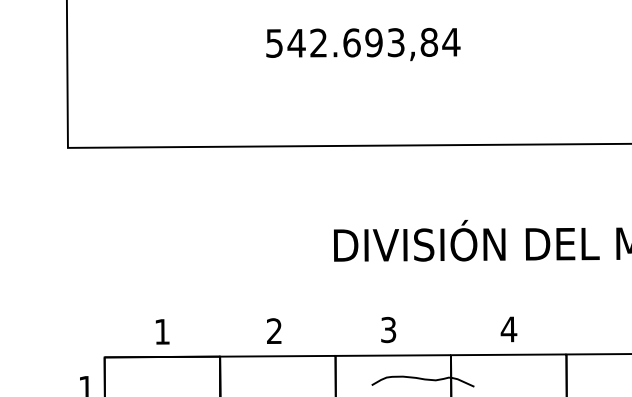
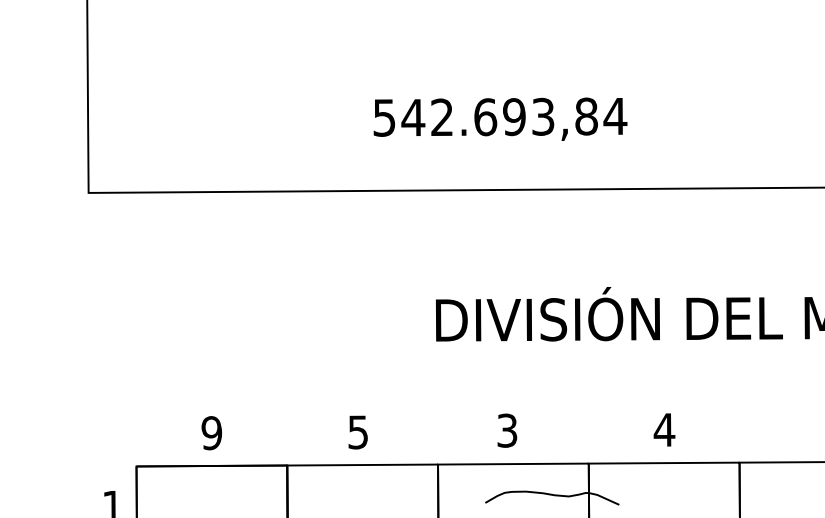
text: (363, 44) -> (500, 119), moved
text: (162, 331) -> (212, 432), 1 -> 9
text: (274, 331) -> (358, 432), 2 -> 5

